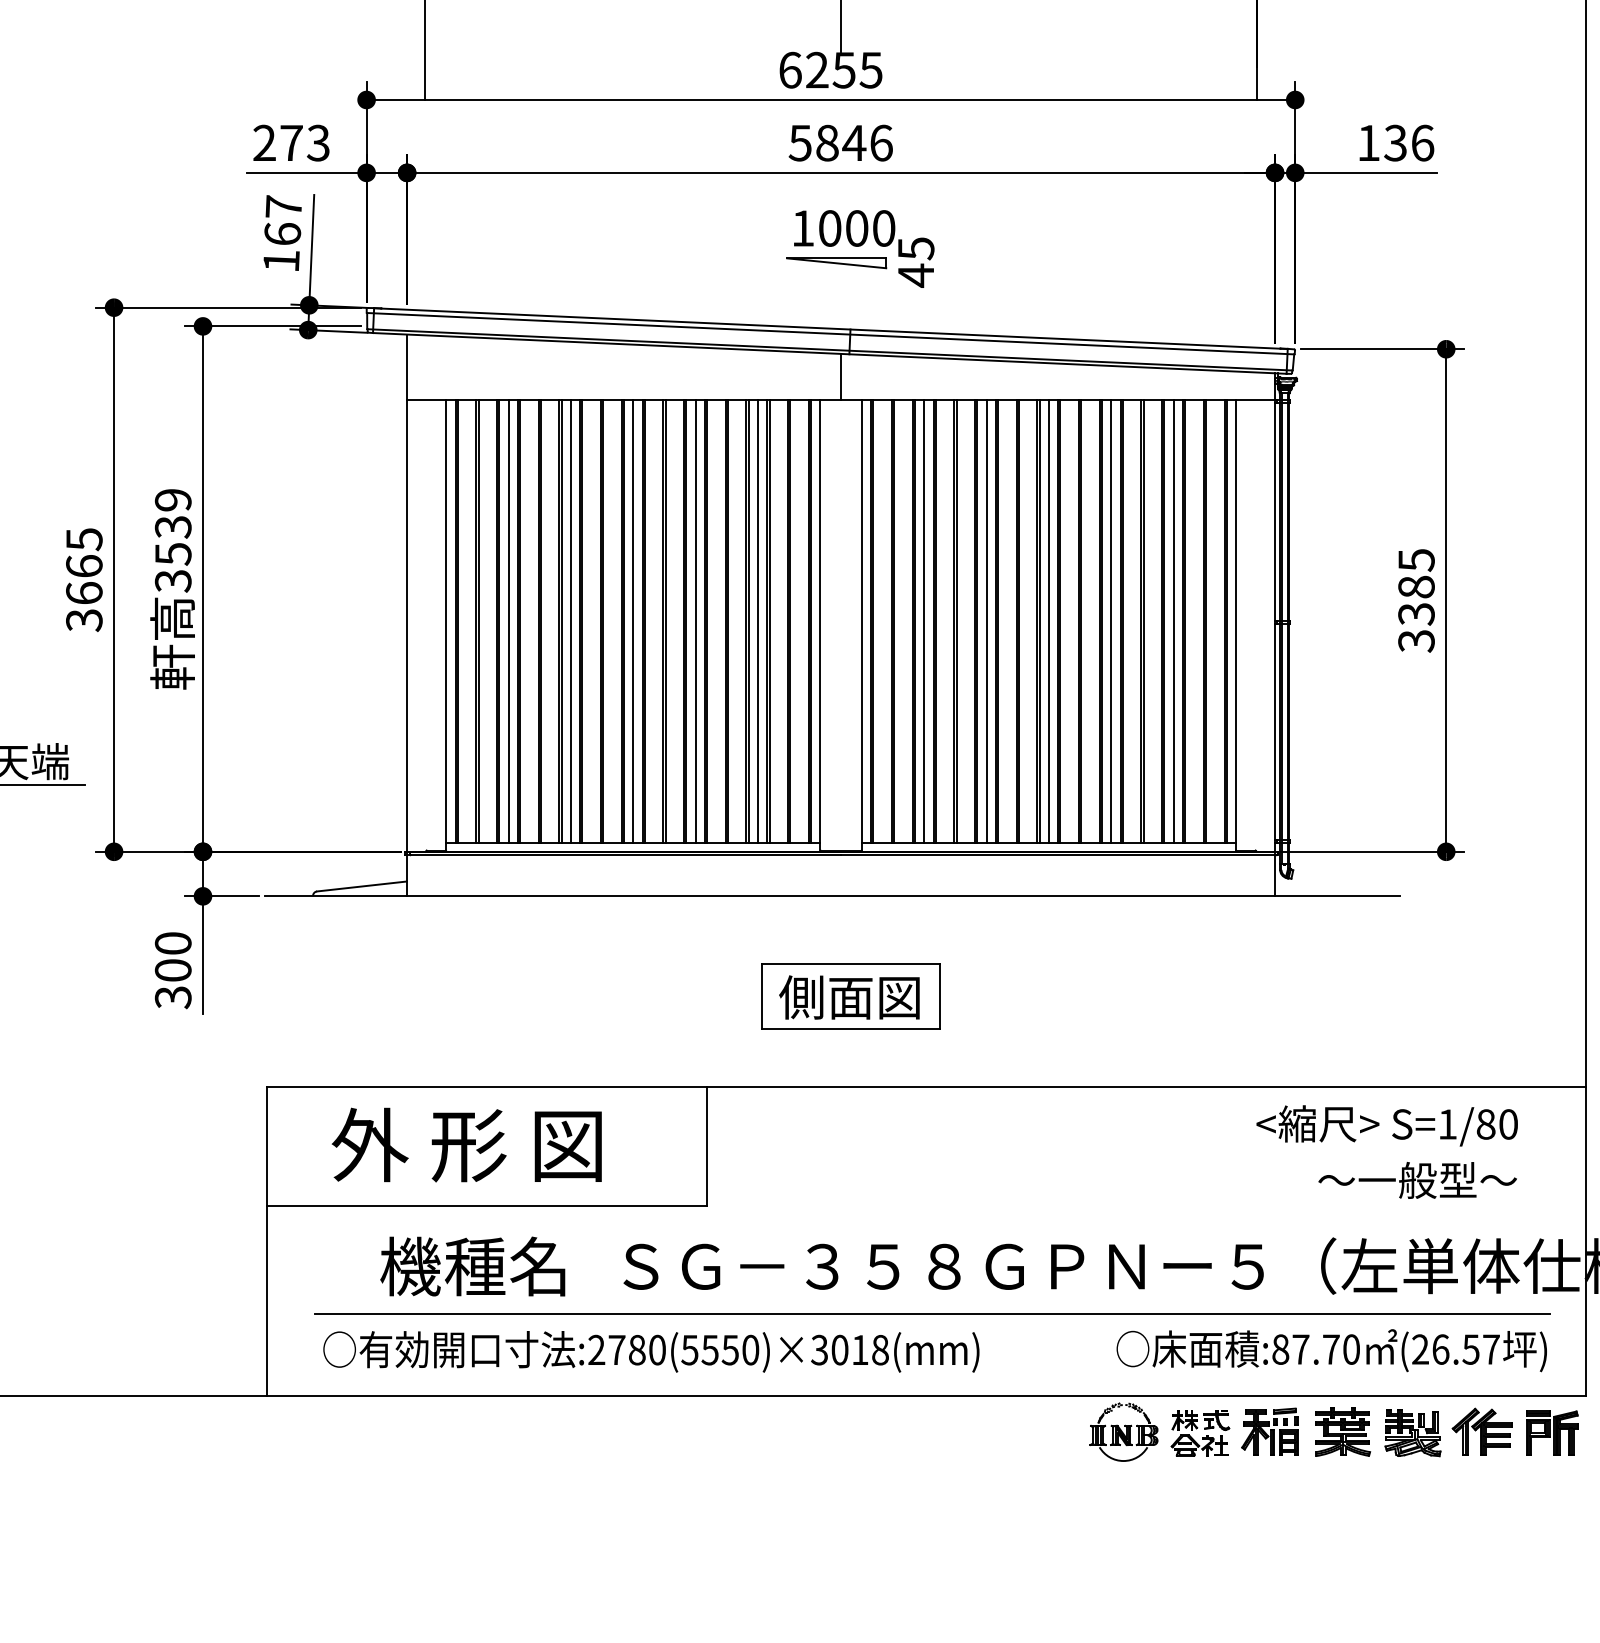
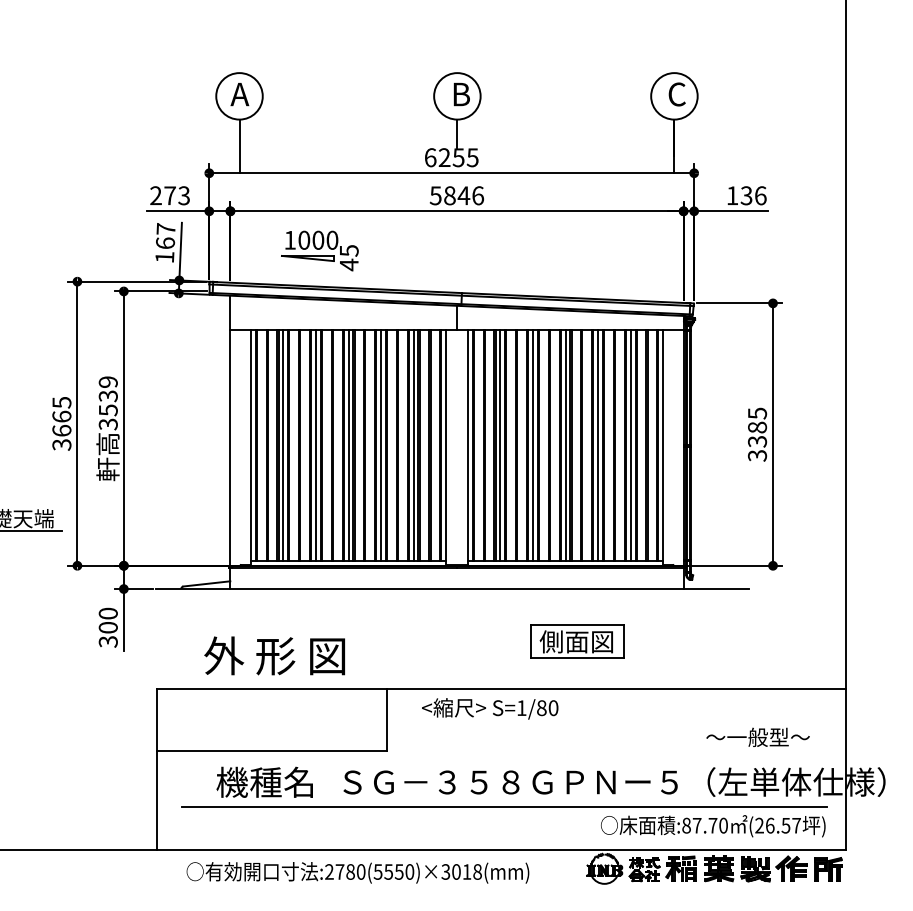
part: (859, 247) -> (319, 250), moved
part: (851, 996) -> (577, 641), moved
text: (1387, 1125) -> (490, 708), moved
text: (466, 1144) -> (274, 655), moved
text: (650, 1351) -> (357, 872), moved

